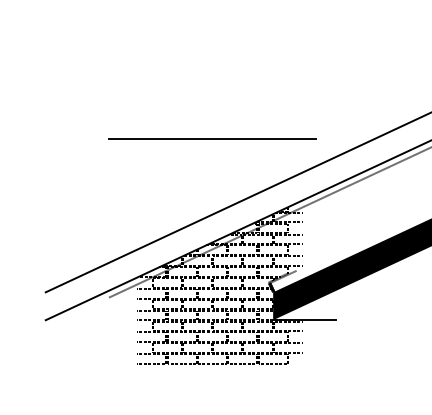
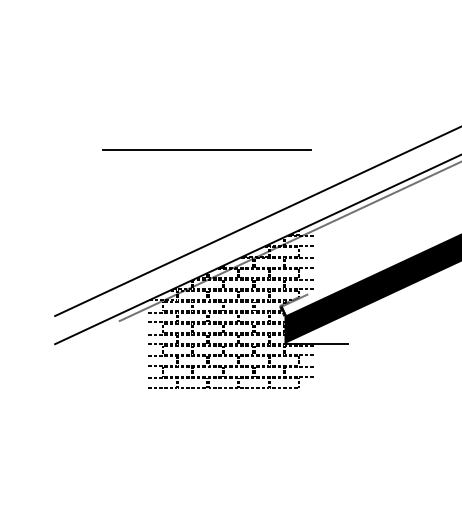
line: (211, 138) -> (206, 149), moved

